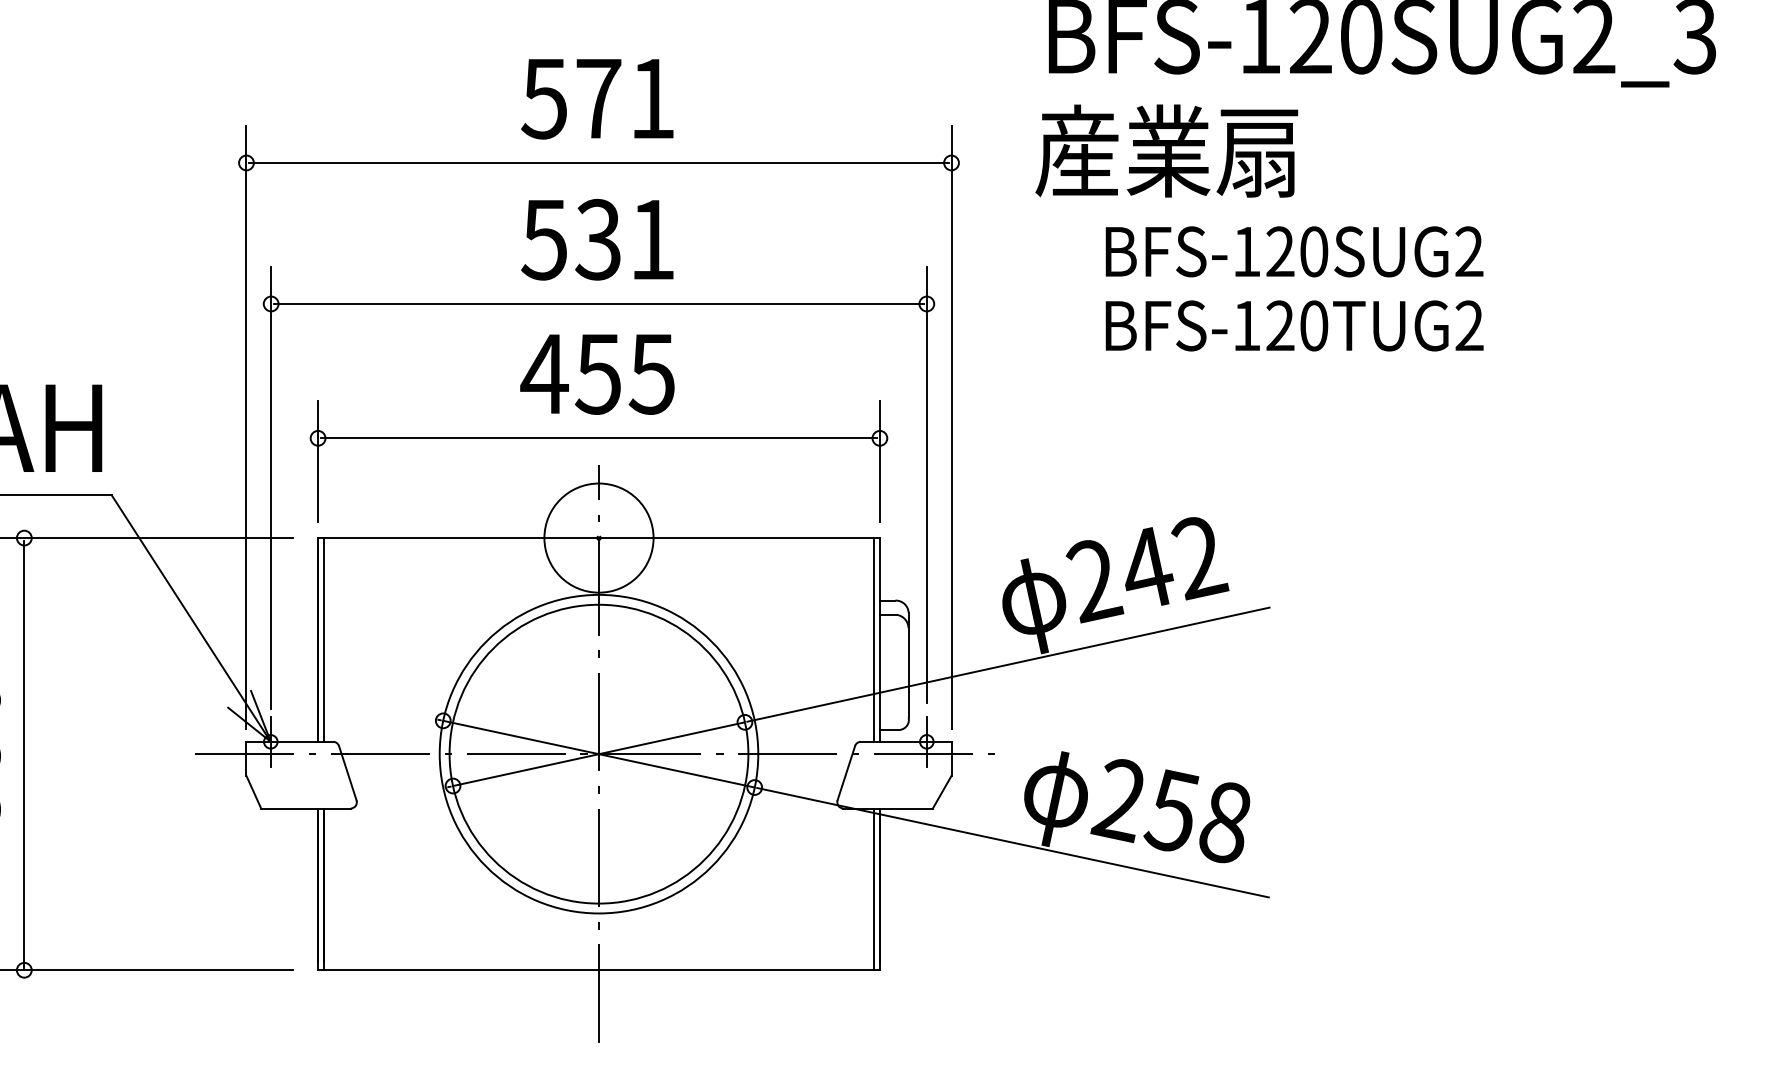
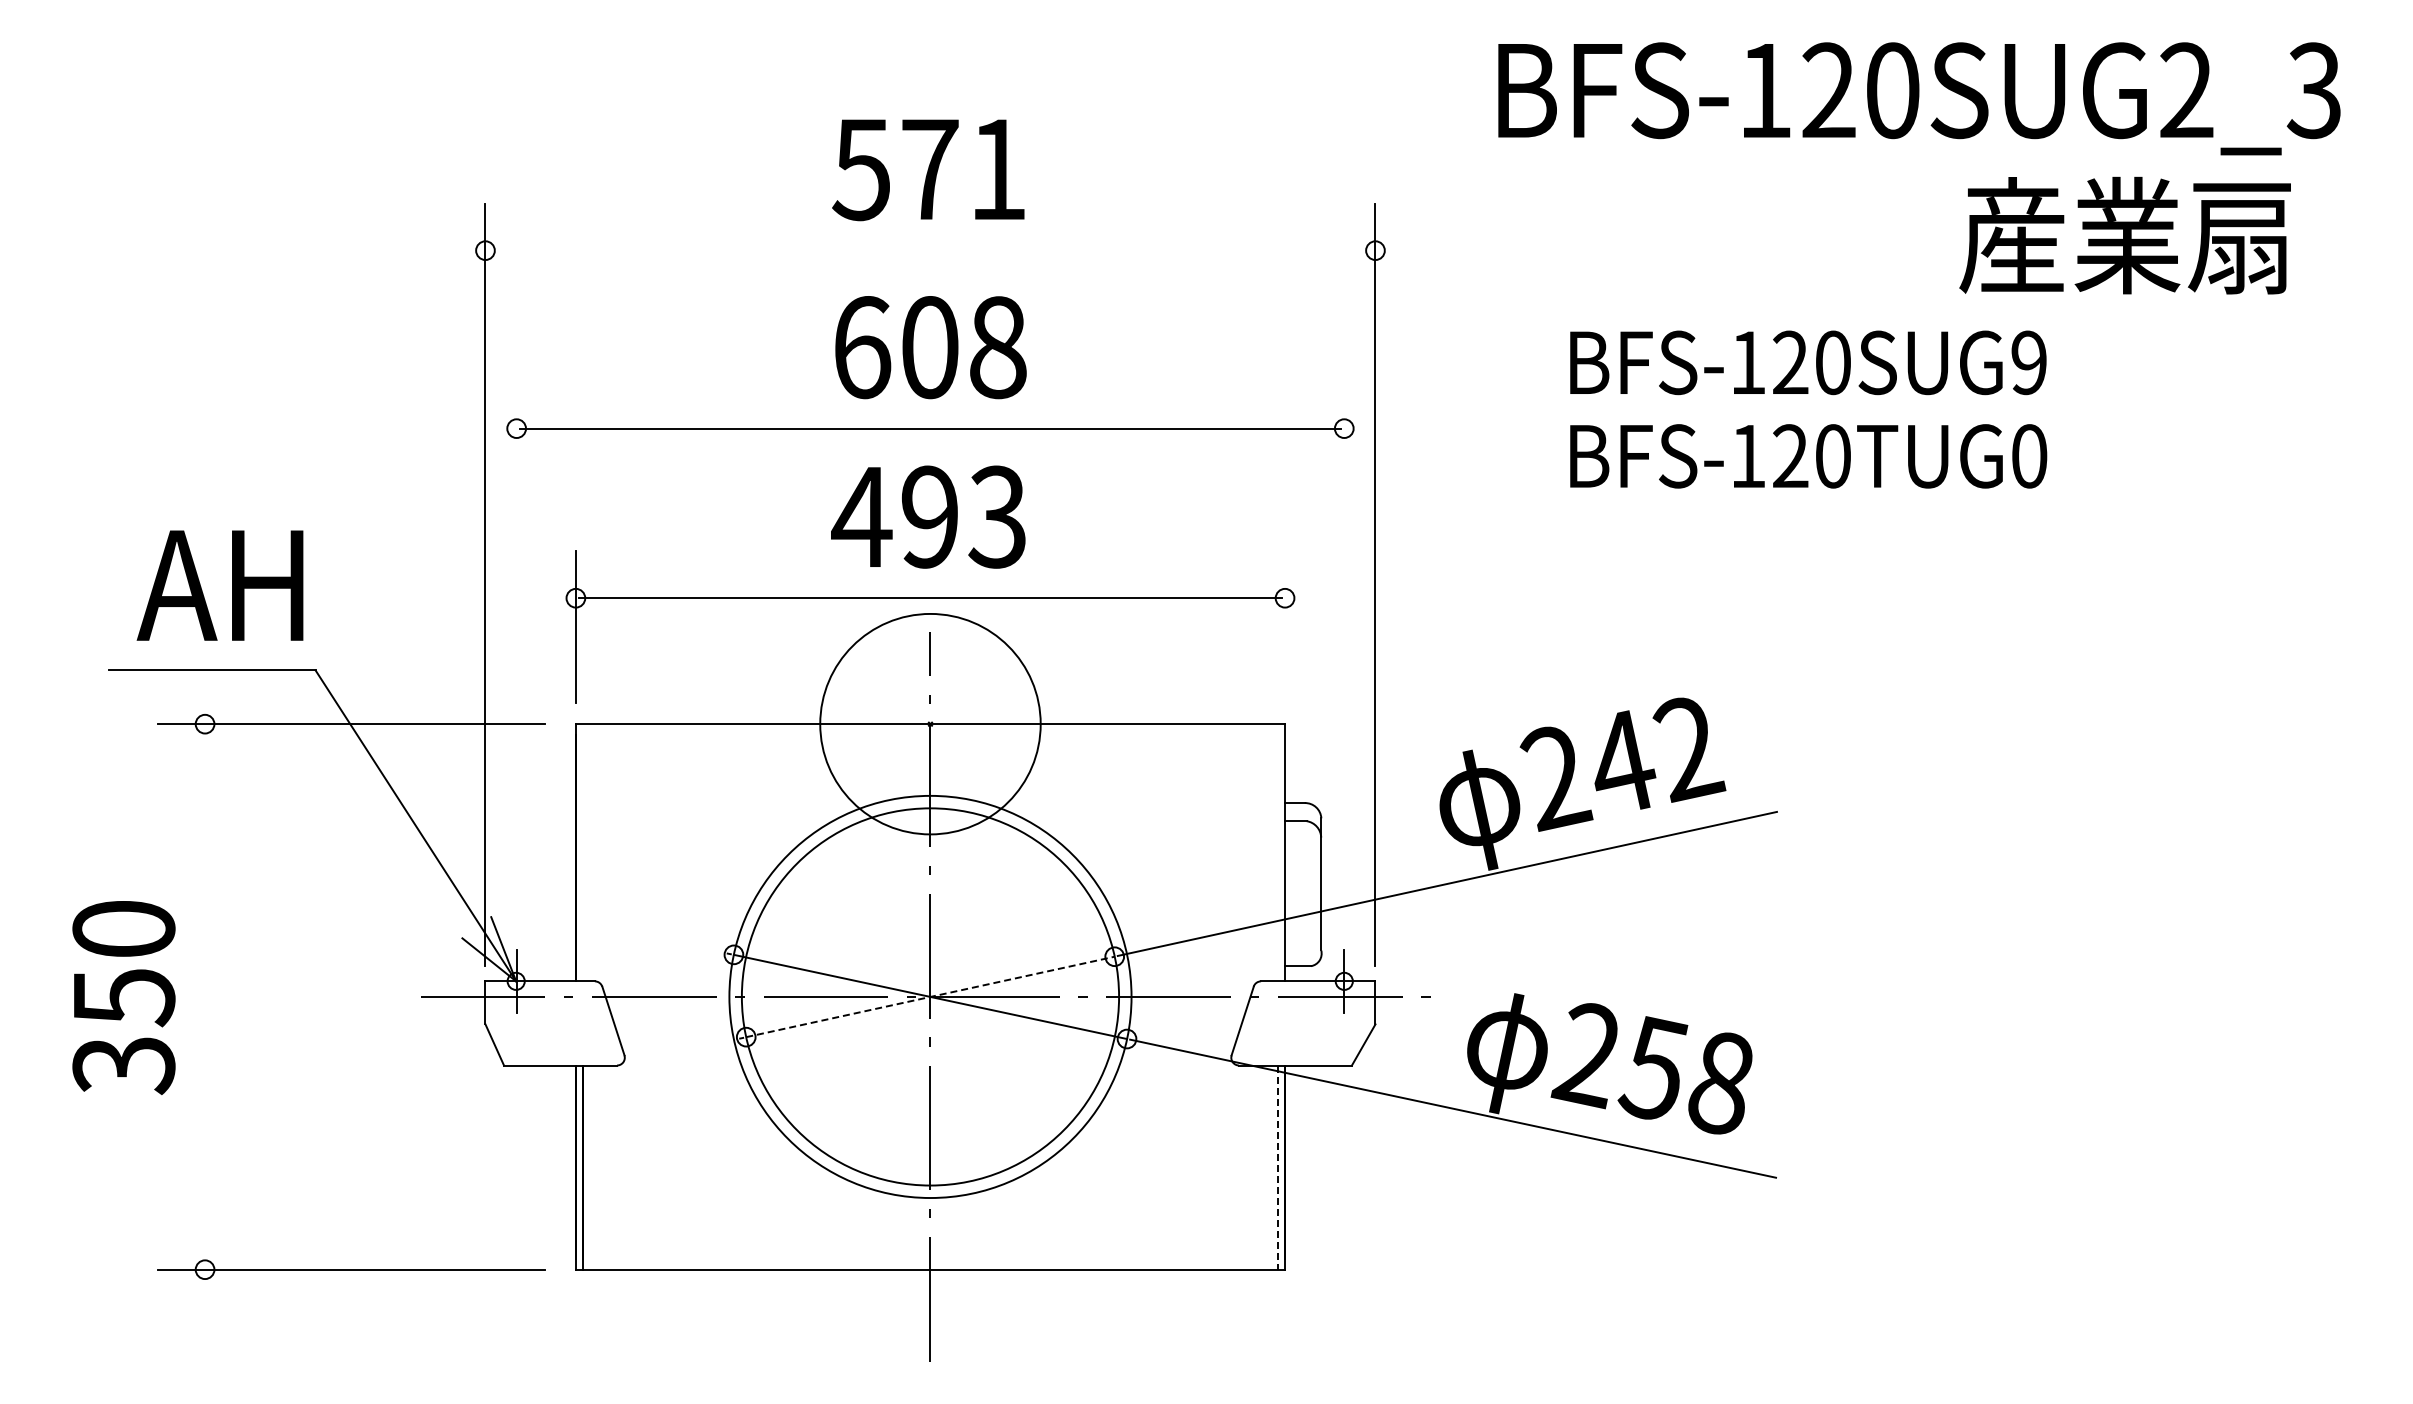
text: (1166, 150) -> (2124, 235), moved
line: (599, 162) -> (930, 250), removed
text: (598, 239) -> (929, 347), 531 -> 608
text: (1468, 252) -> (2028, 363), BFS-120SUG2 -> BFS-120SUG9
text: (1469, 326) -> (2029, 456), BFS-120TUG2 -> BFS-120TUG0
text: (624, 373) -> (962, 516), 455 -> 493
line: (880, 461) -> (1285, 627), removed
line: (926, 484) -> (1344, 656), removed
line: (271, 487) -> (516, 660), removed
circle: (599, 538) -> (930, 724), size x1.6
line: (324, 639) -> (583, 852), removed
line: (873, 639) -> (1277, 852), removed
line: (24, 753) -> (205, 996), removed
line: (599, 753) -> (930, 996), solid -> dashed
line: (873, 890) -> (1277, 1168), solid -> dashed

